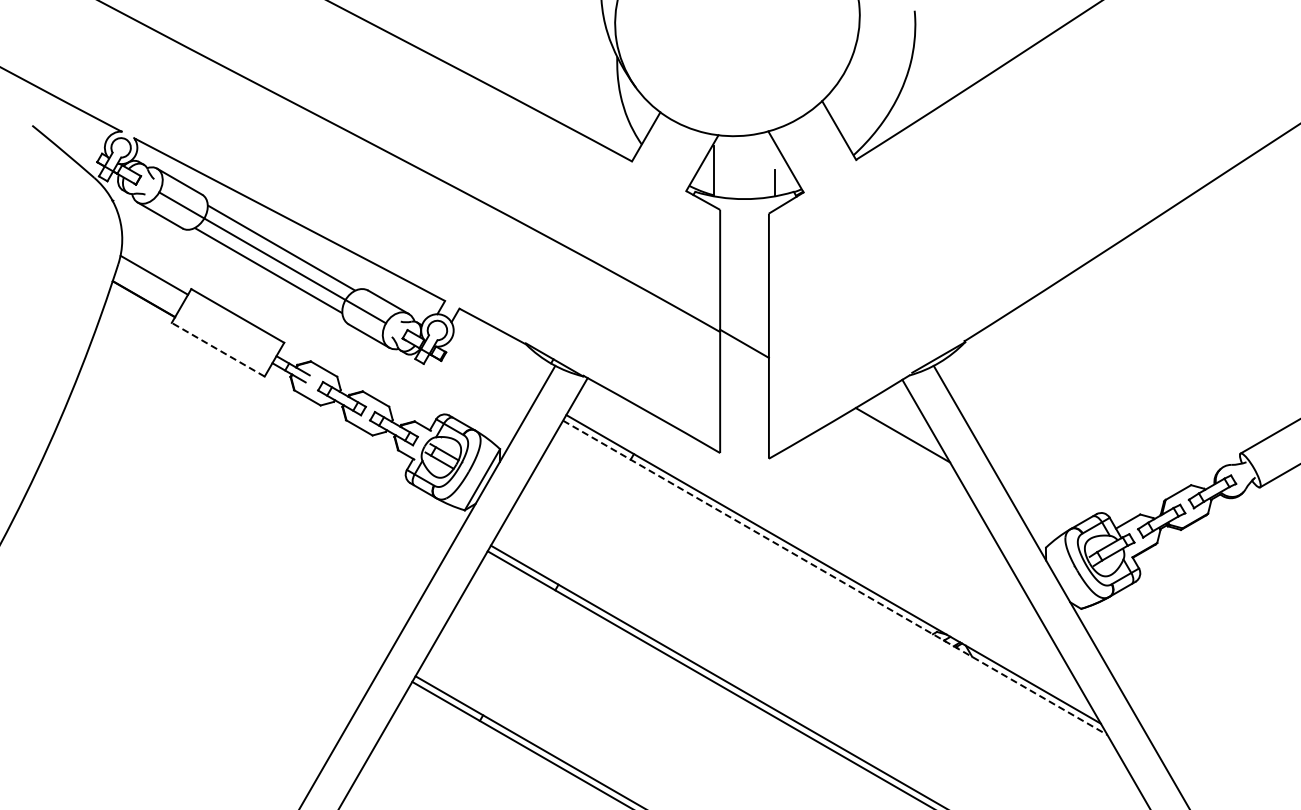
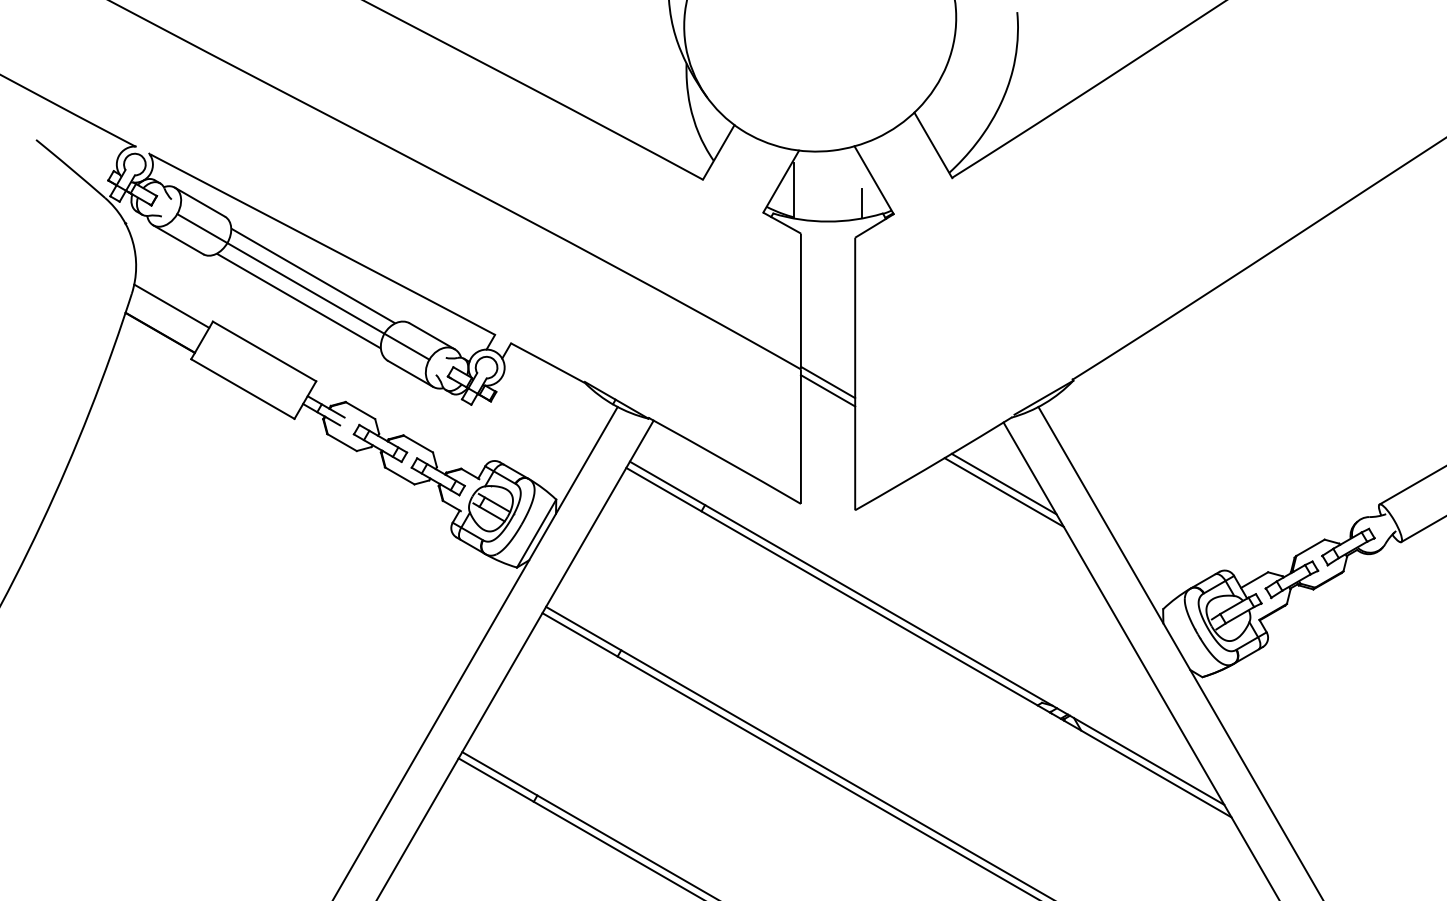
line: (218, 349) -> (243, 388), dashed -> solid
line: (744, 351) -> (828, 391), added
line: (902, 442) -> (1003, 492), added
line: (835, 578) -> (929, 643), dashed -> solid

